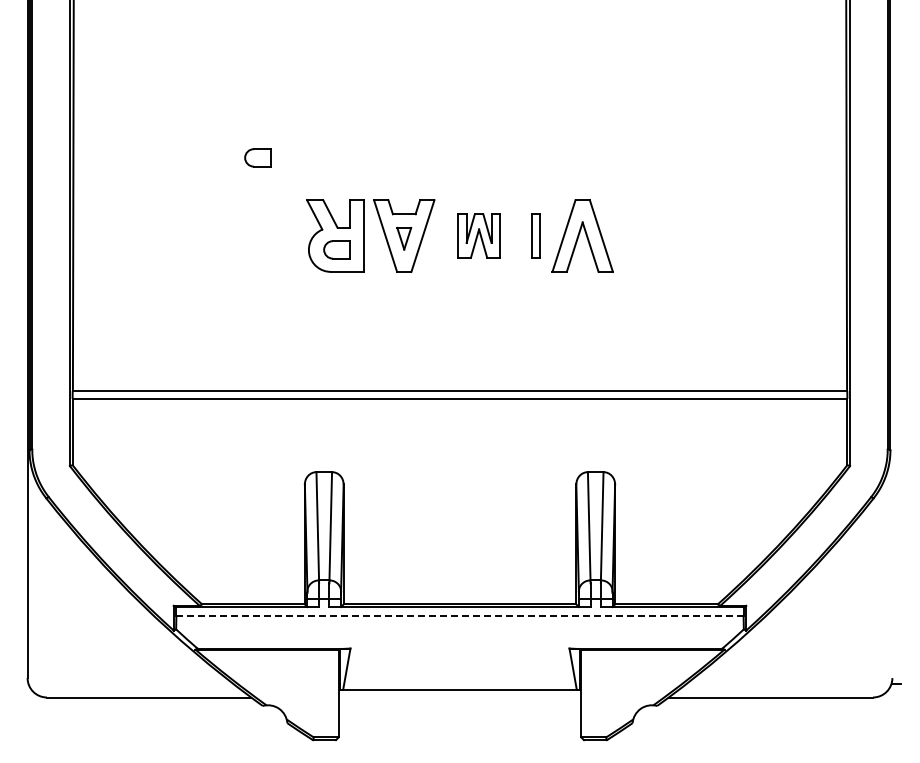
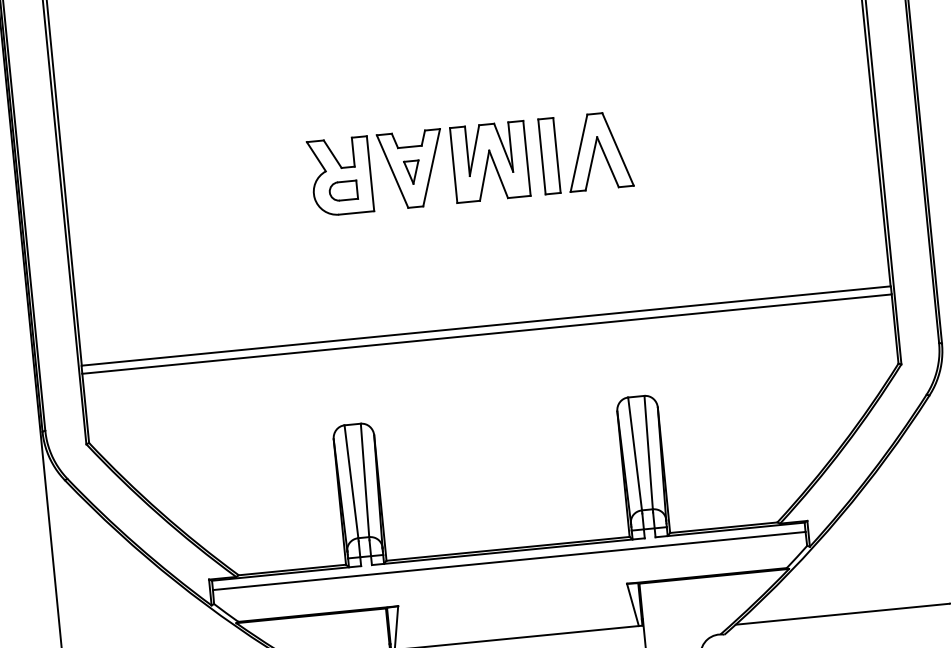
part: (257, 157) -> (250, 102), removed
part: (478, 235) -> (489, 161), size x1.67
part: (535, 235) -> (549, 155), size x1.67
line: (460, 616) -> (509, 561), dashed -> solid

